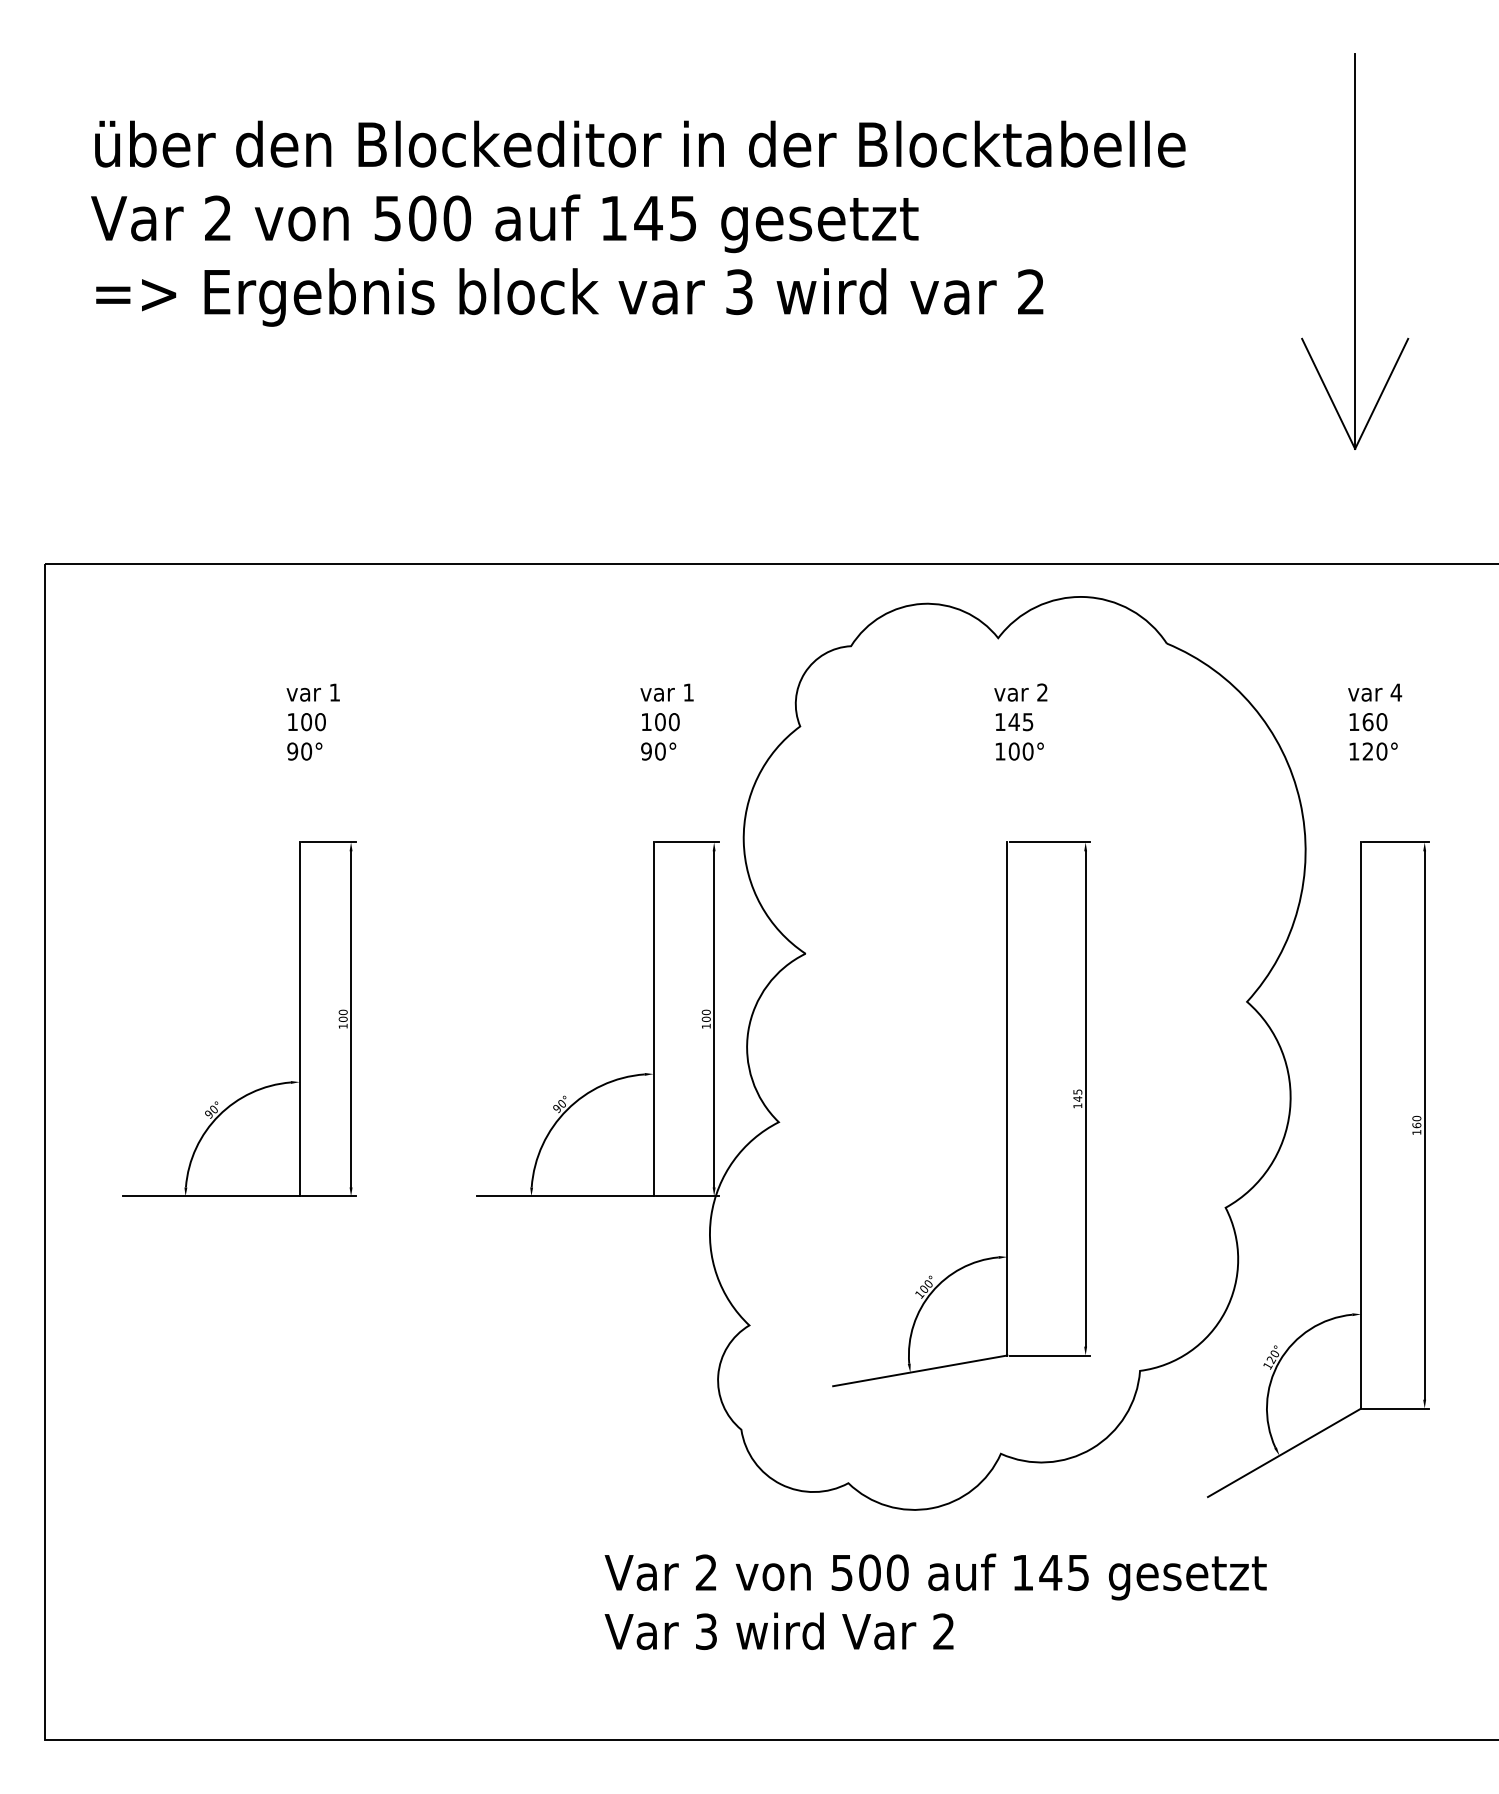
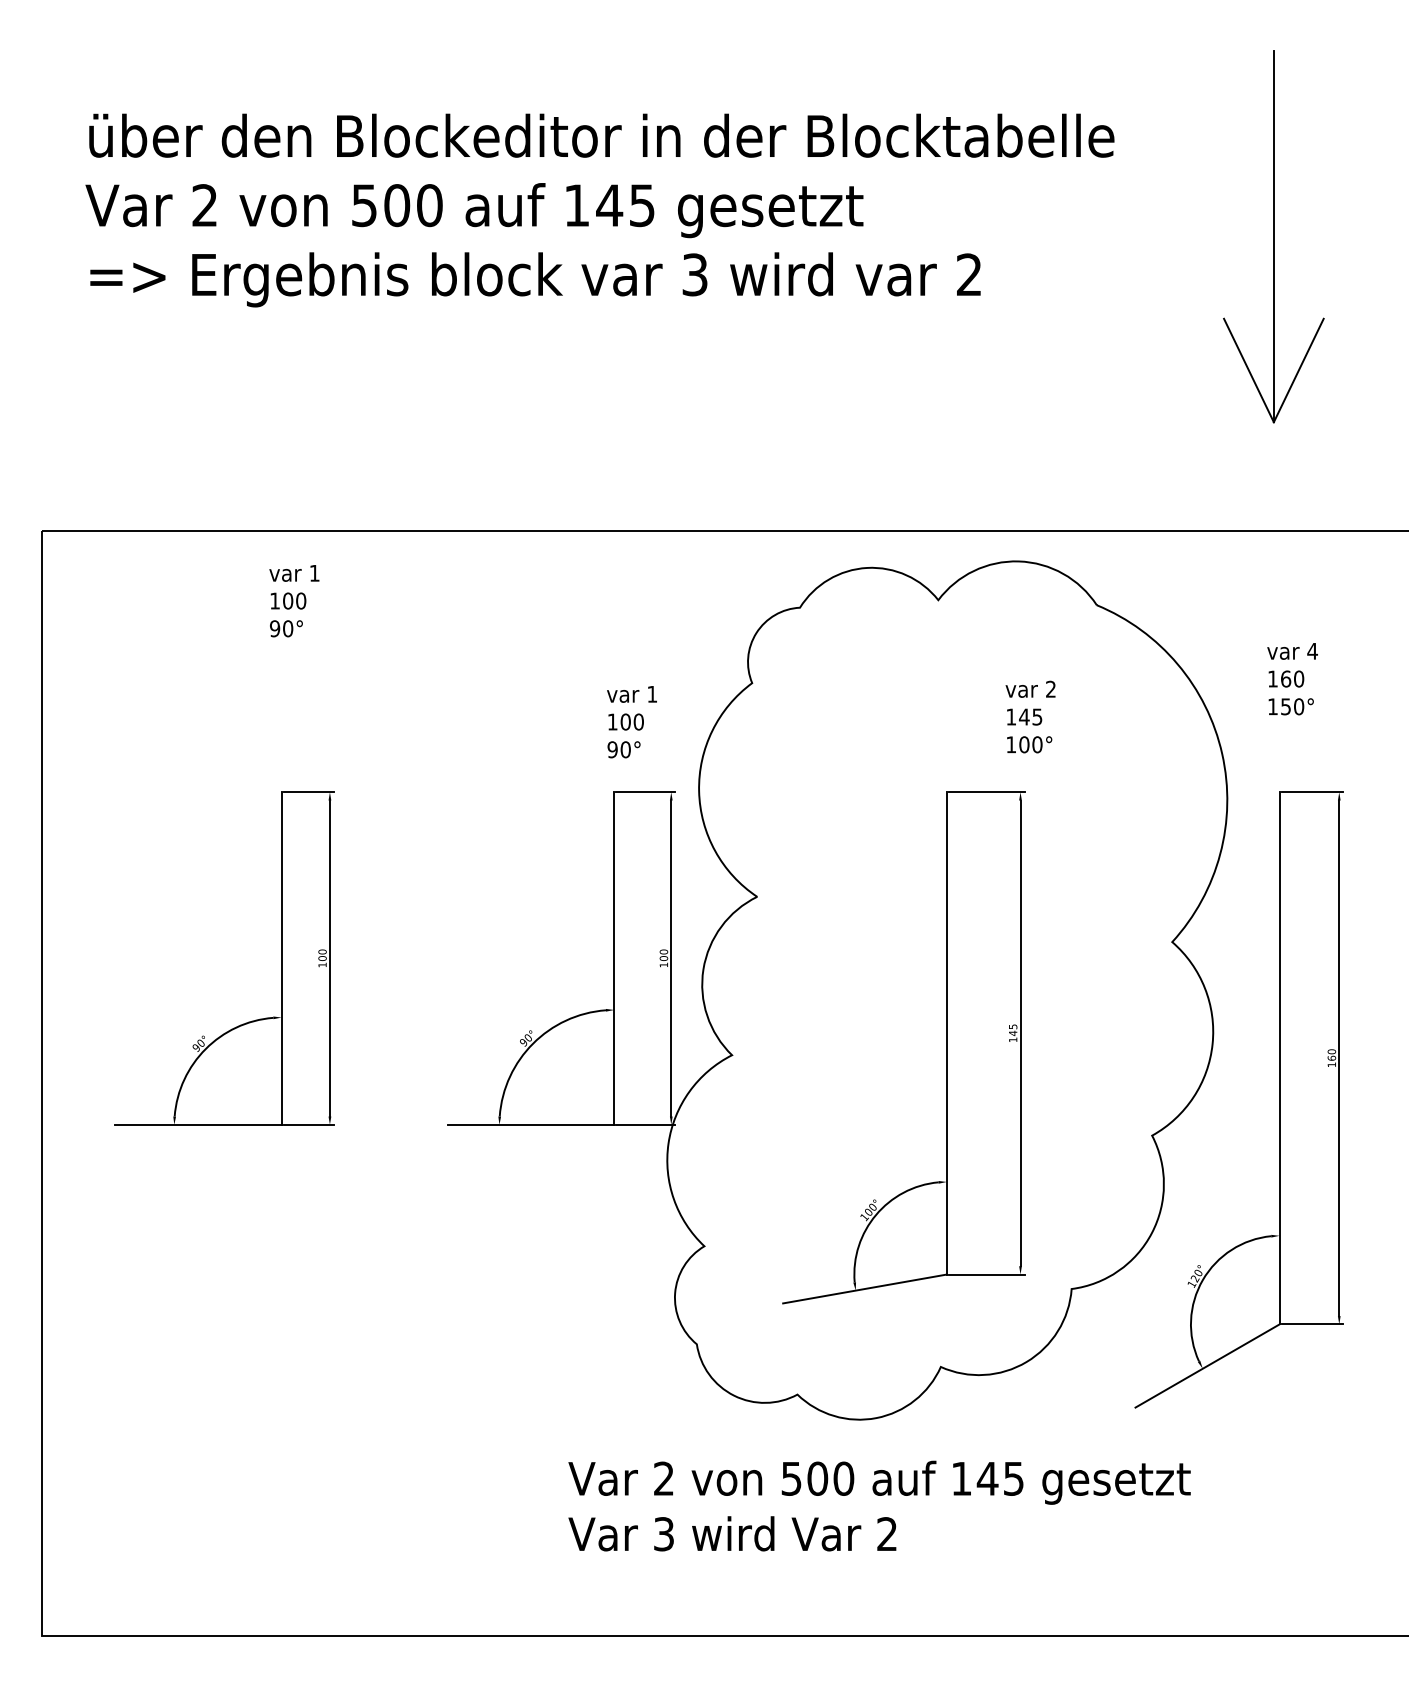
text: (1020, 721) -> (1030, 716), moved
text: (313, 722) -> (294, 601), moved
text: (666, 722) -> (631, 722), moved
text: (1367, 751) -> (1285, 706), 120° -> 150°

